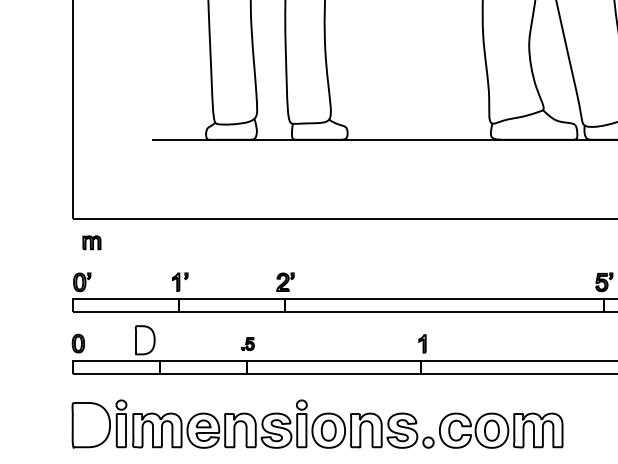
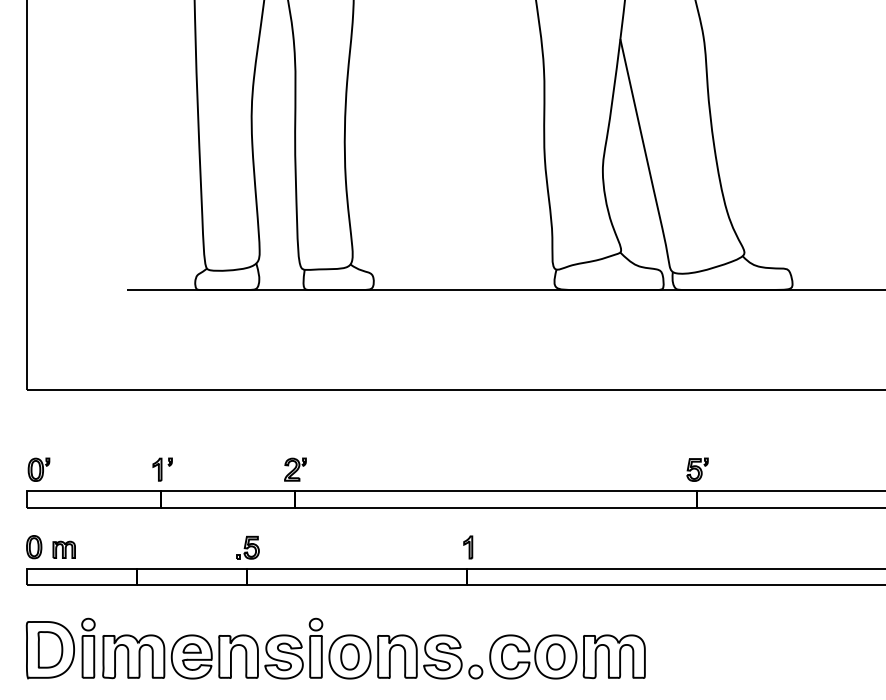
part: (91, 242) -> (63, 549), moved
part: (145, 339) -> (50, 649), moved
part: (247, 343) -> (247, 547), size x1.43

